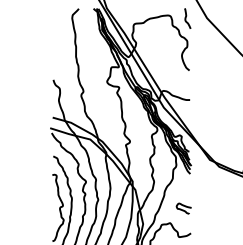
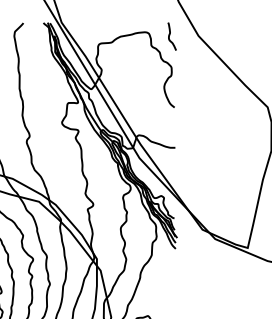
curve: (183, 209) -> (166, 297), removed

